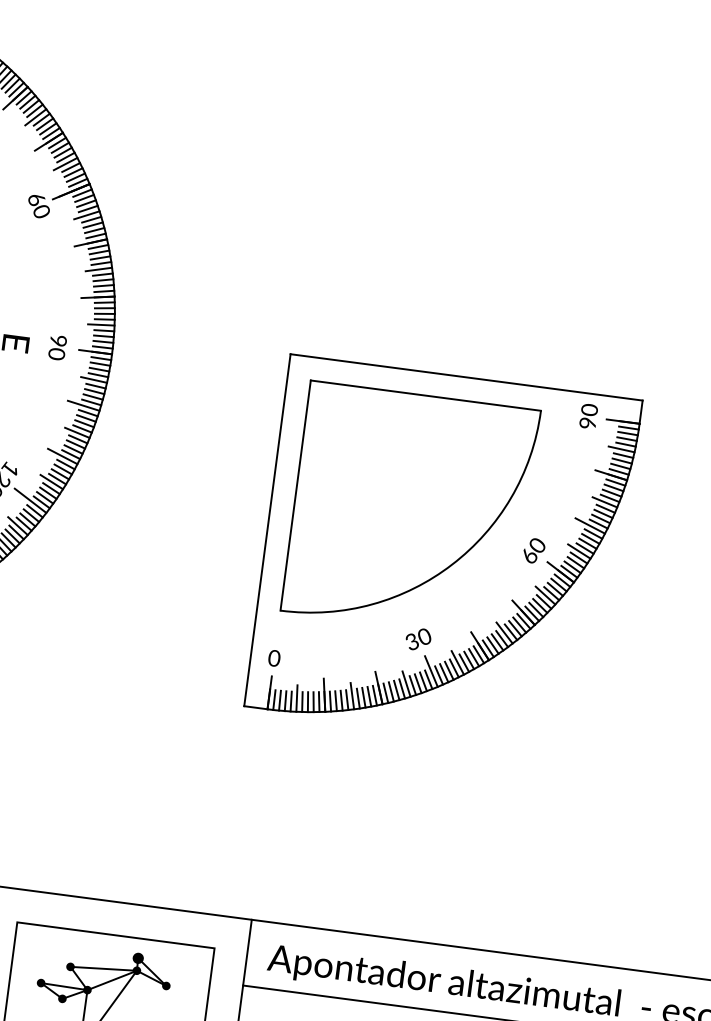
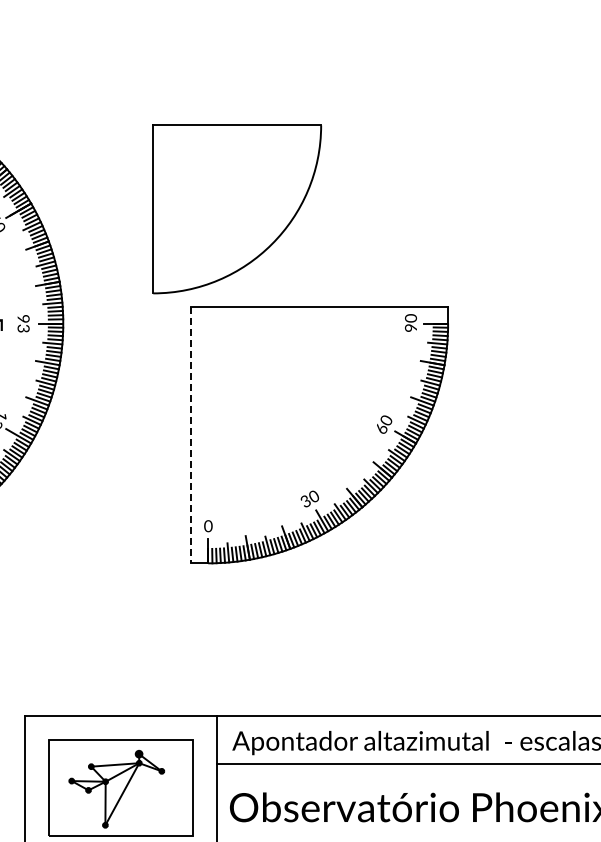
text: (56, 353) -> (23, 328), 90 -> 93
part: (411, 510) -> (237, 209), moved
line: (267, 530) -> (191, 435), solid -> dashed

